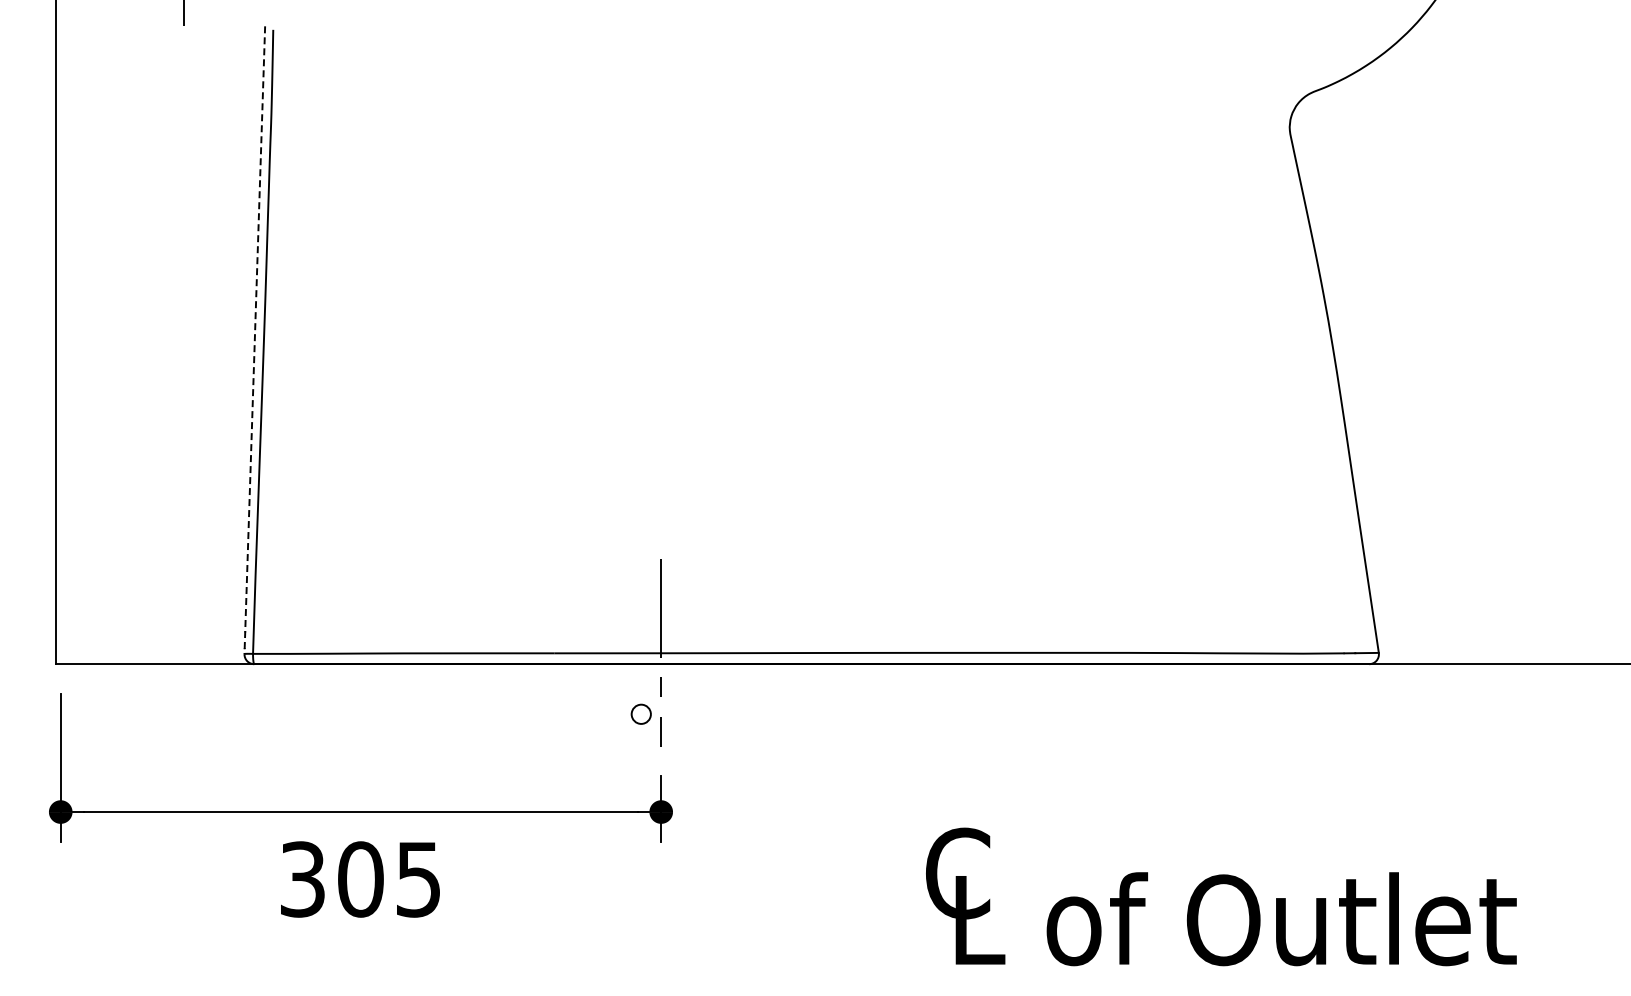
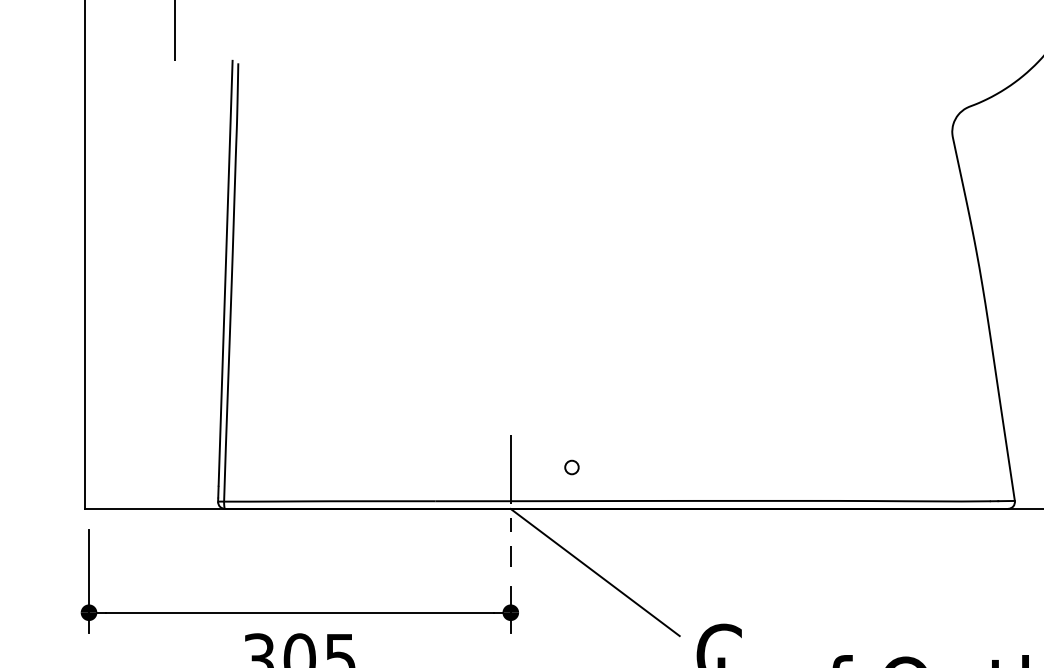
line: (254, 340) -> (225, 281), dashed -> solid
circle: (640, 713) -> (571, 466), moved
line: (781, 754) -> (595, 572), added

